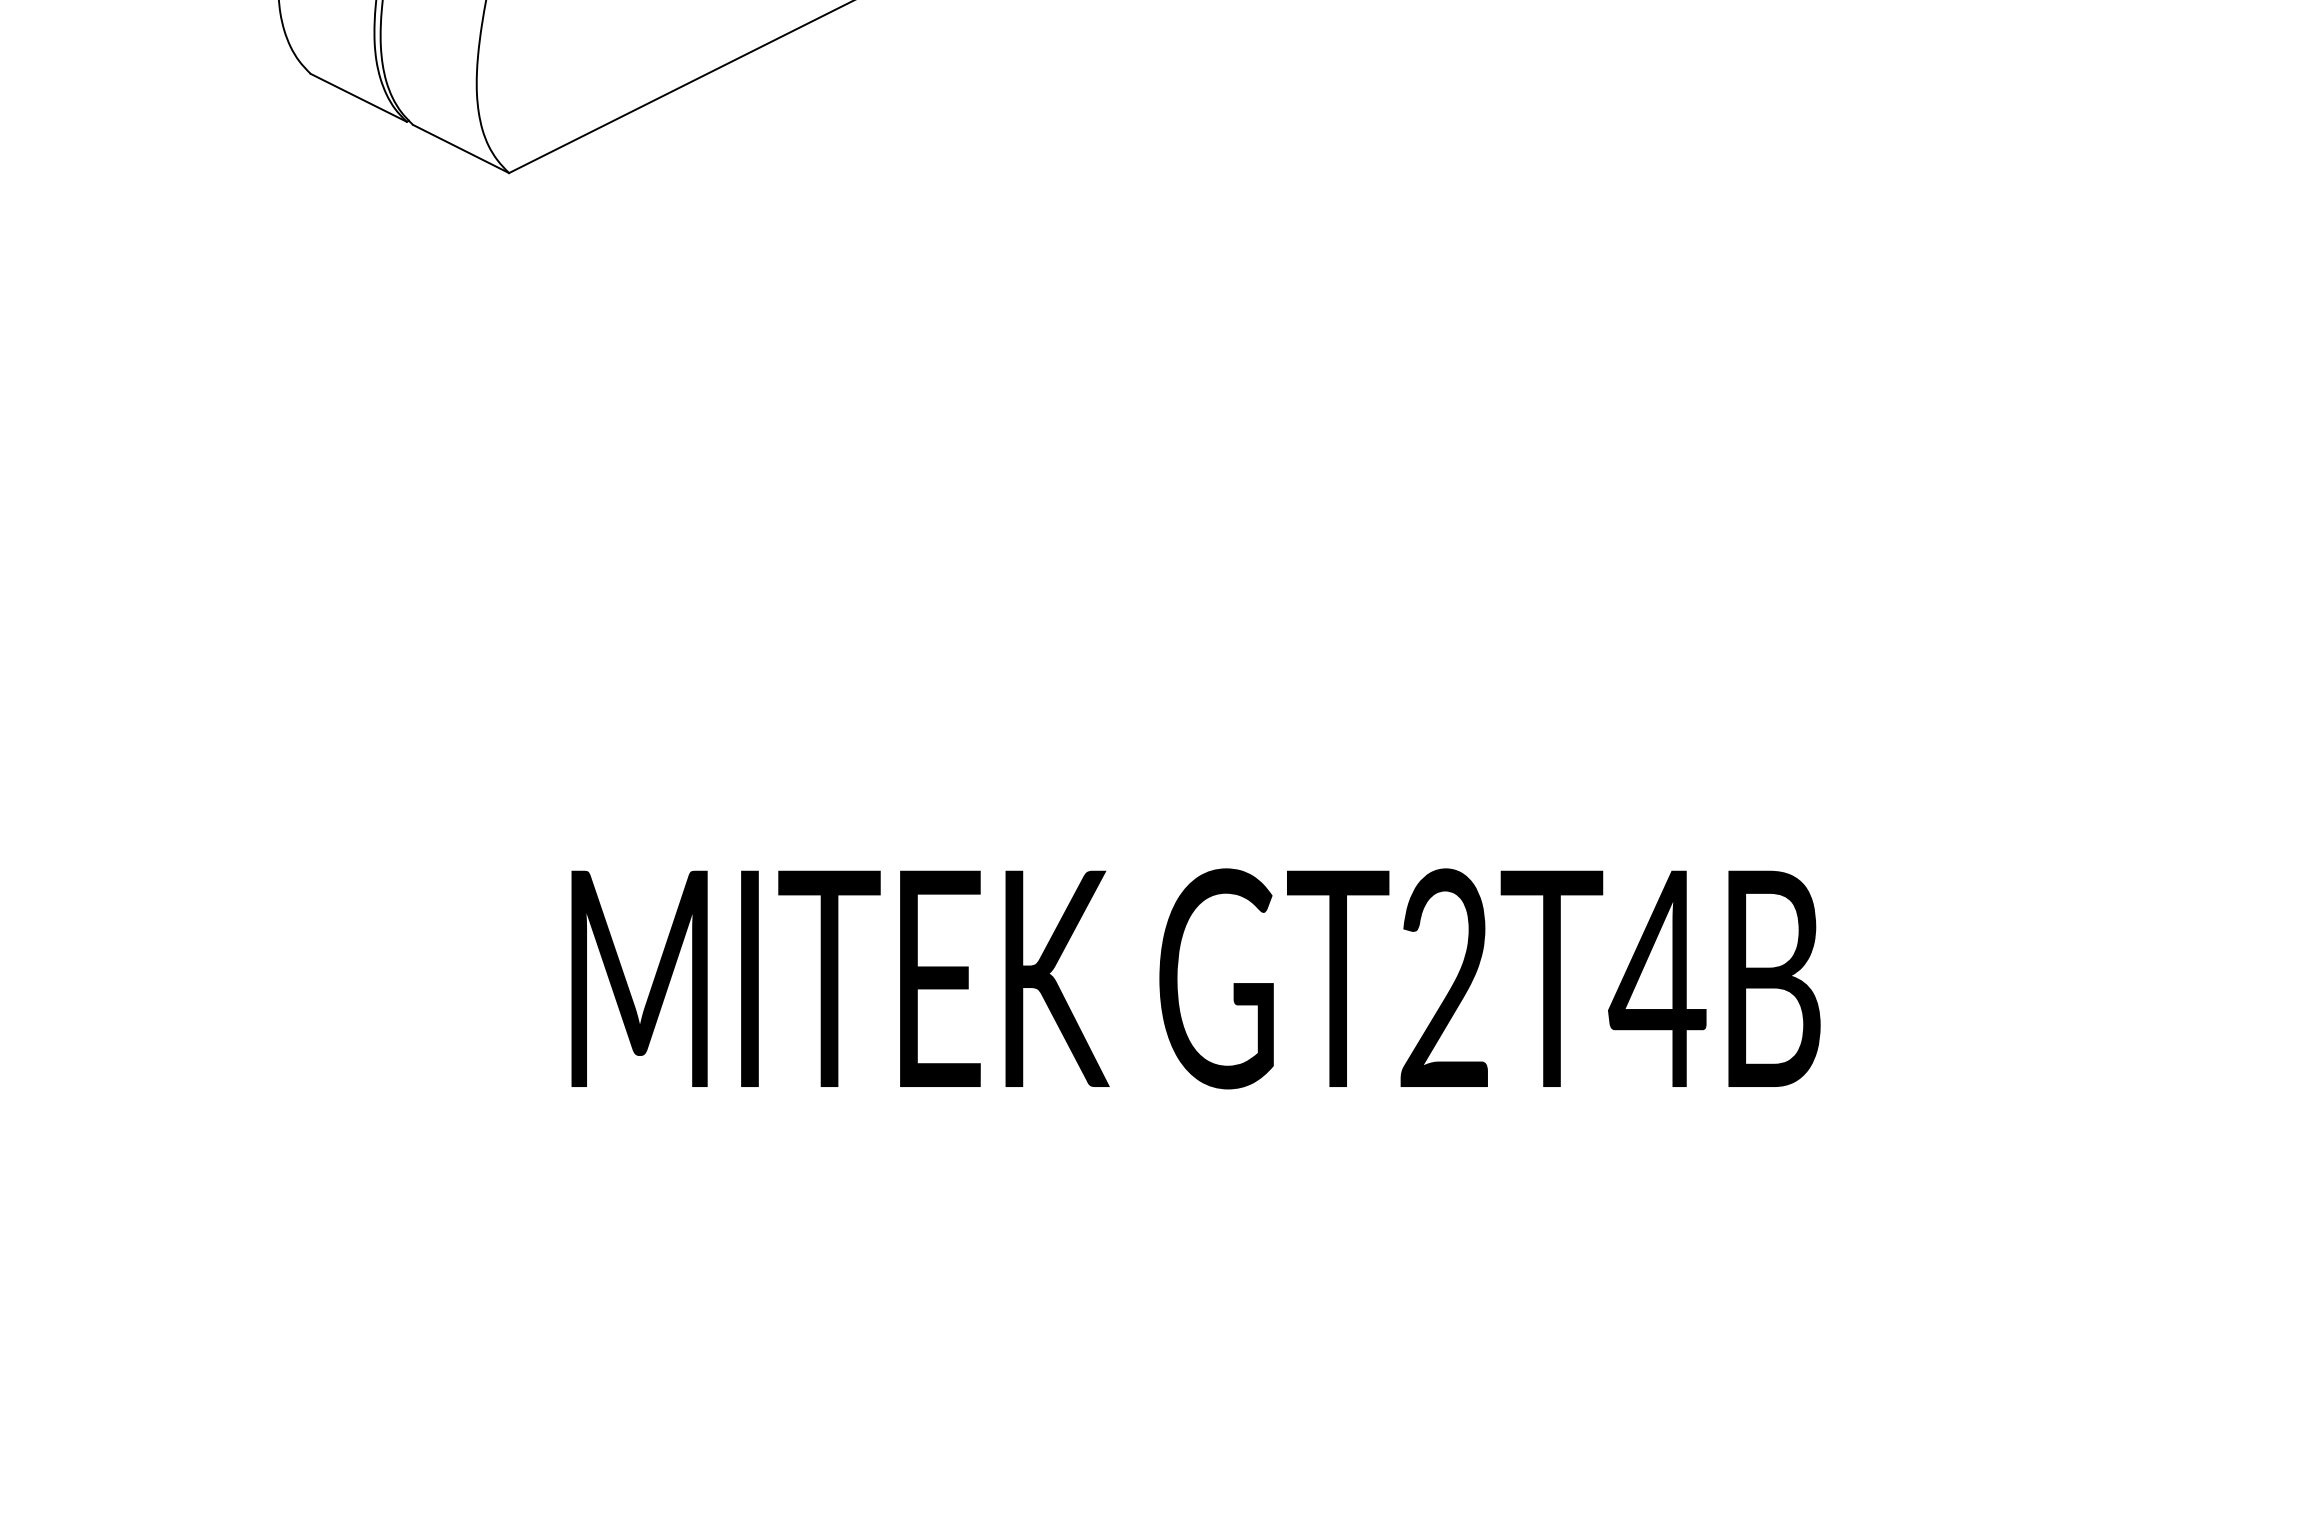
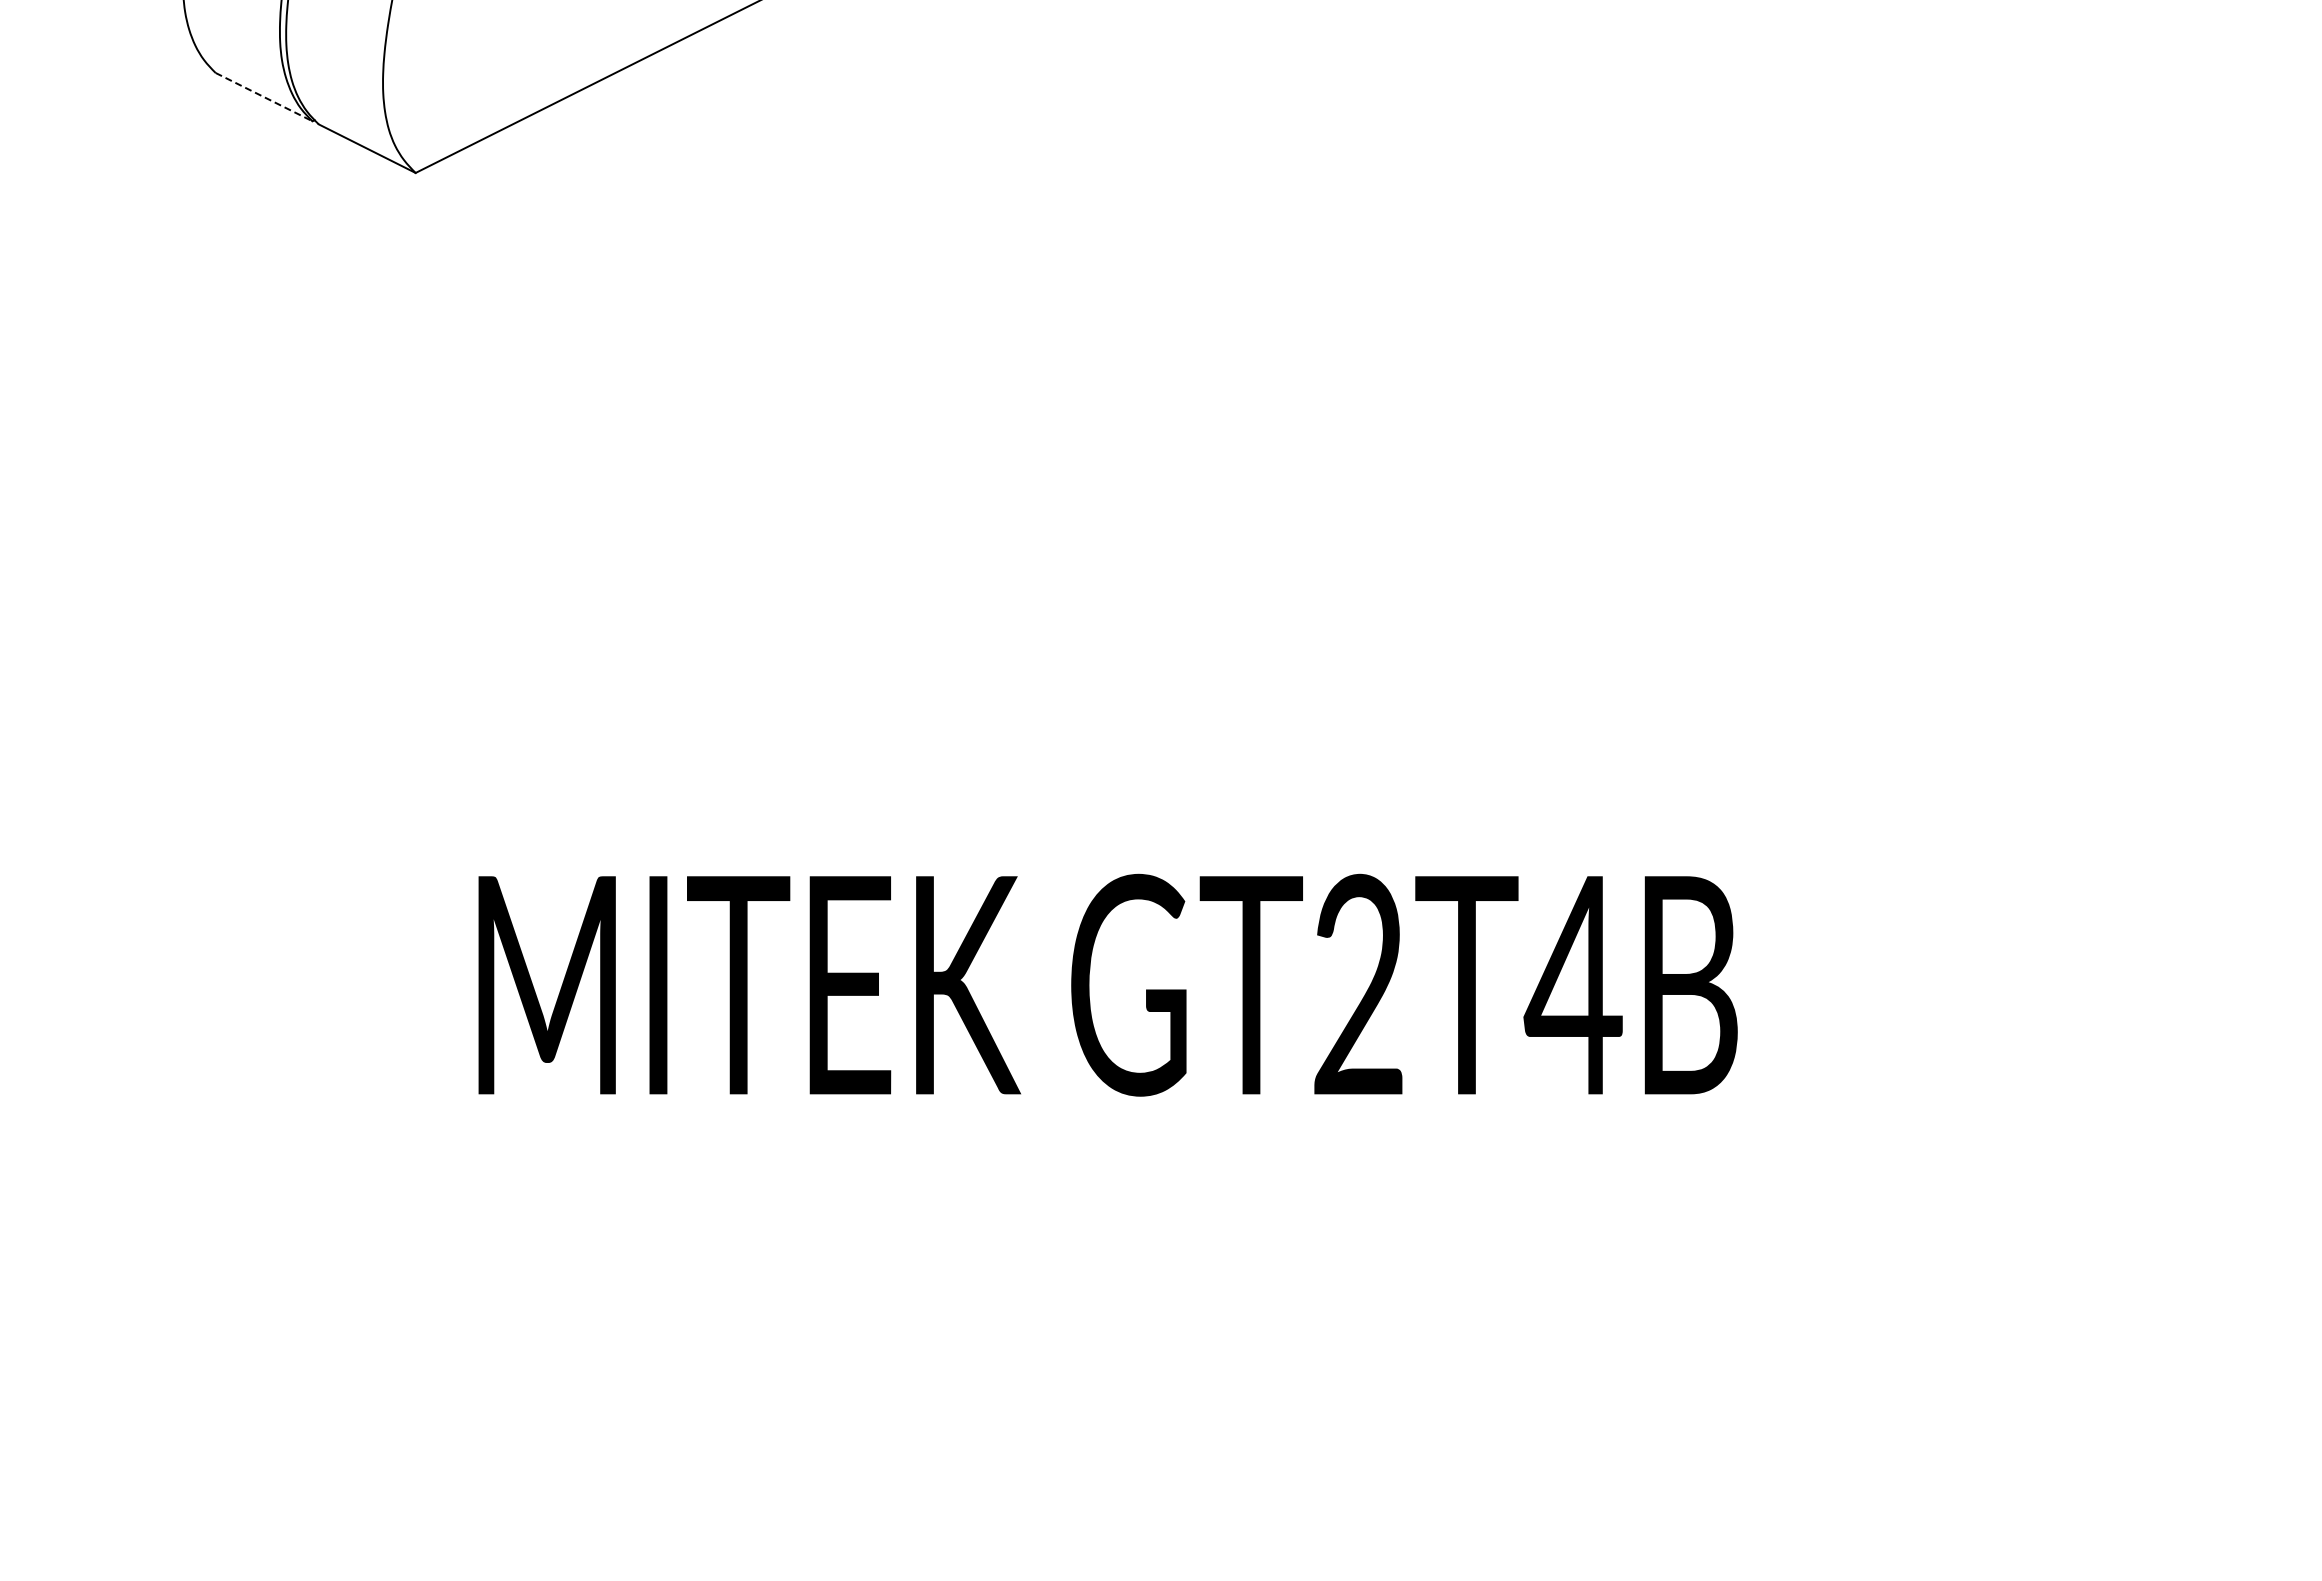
line: (359, 98) -> (264, 97), solid -> dashed

